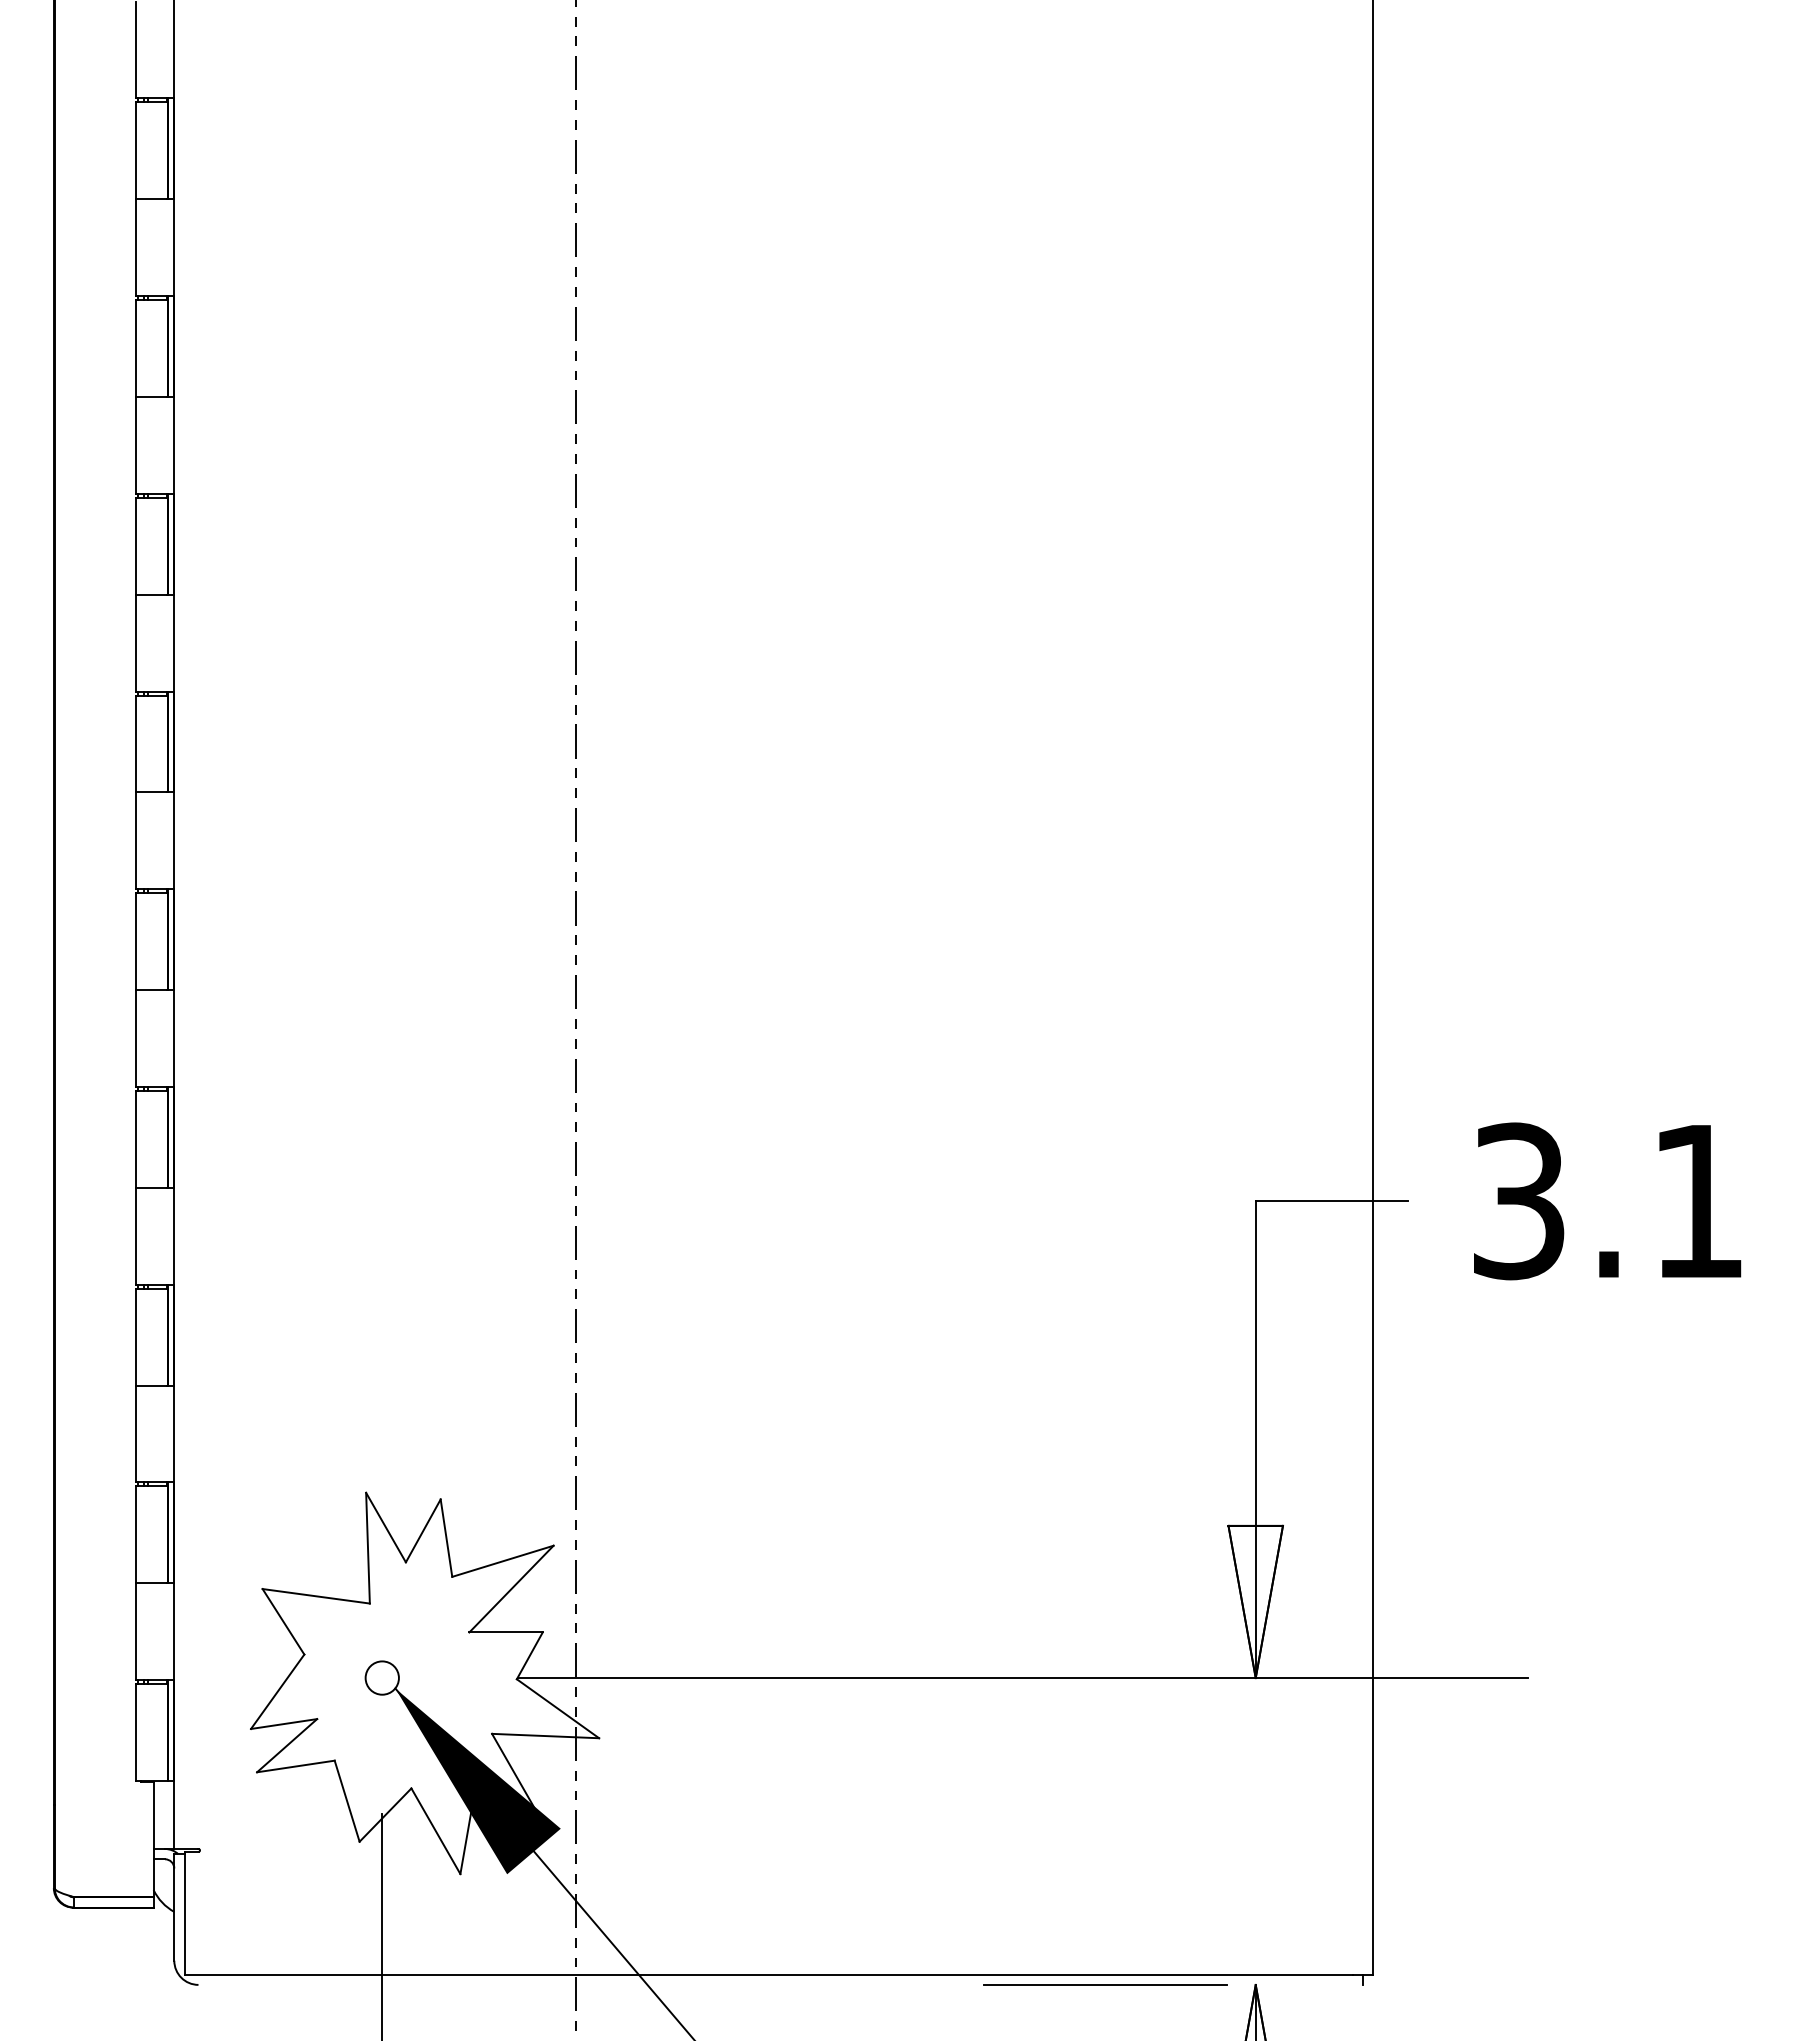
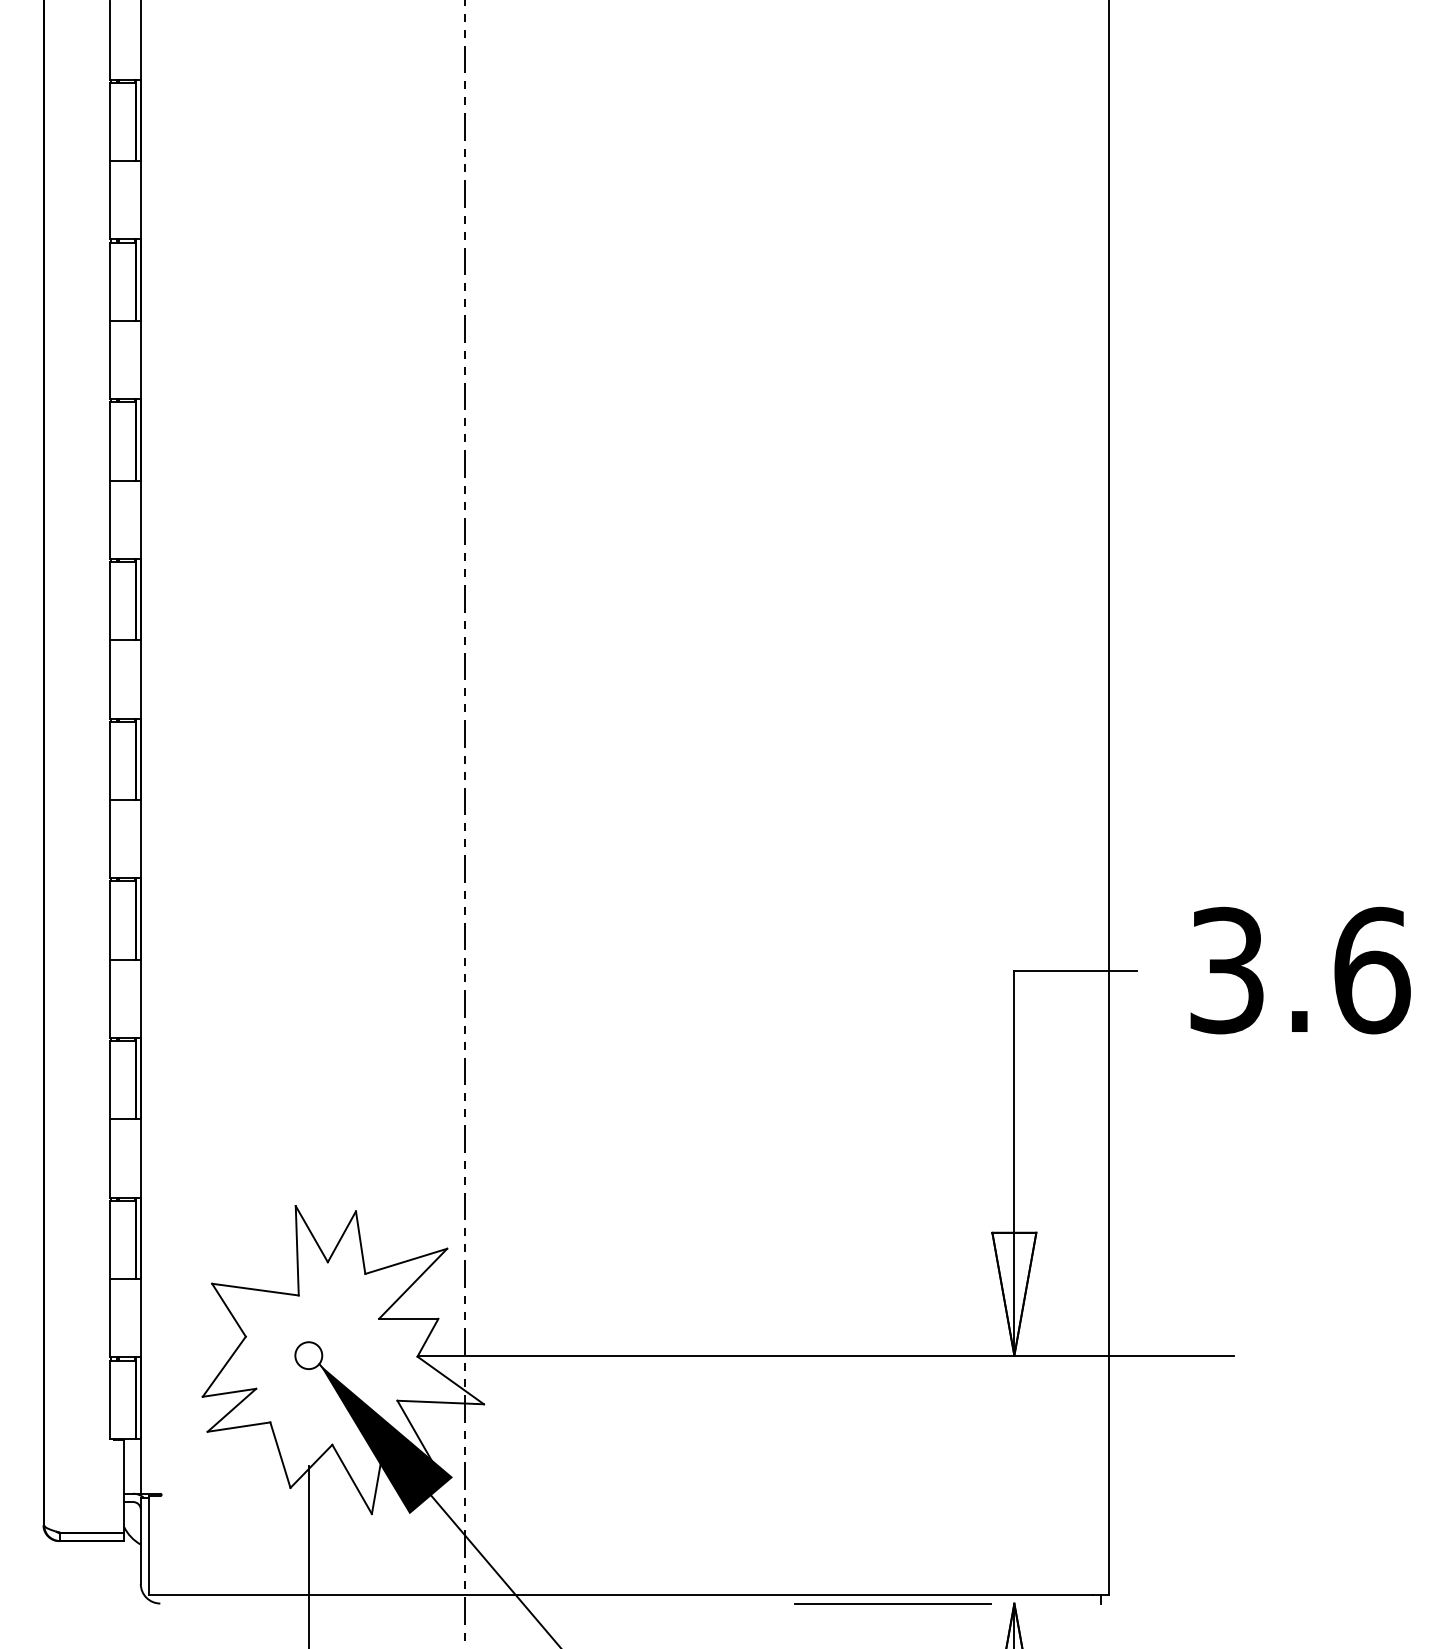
text: (1699, 1201) -> (1372, 970), 3.1 -> 3.6

